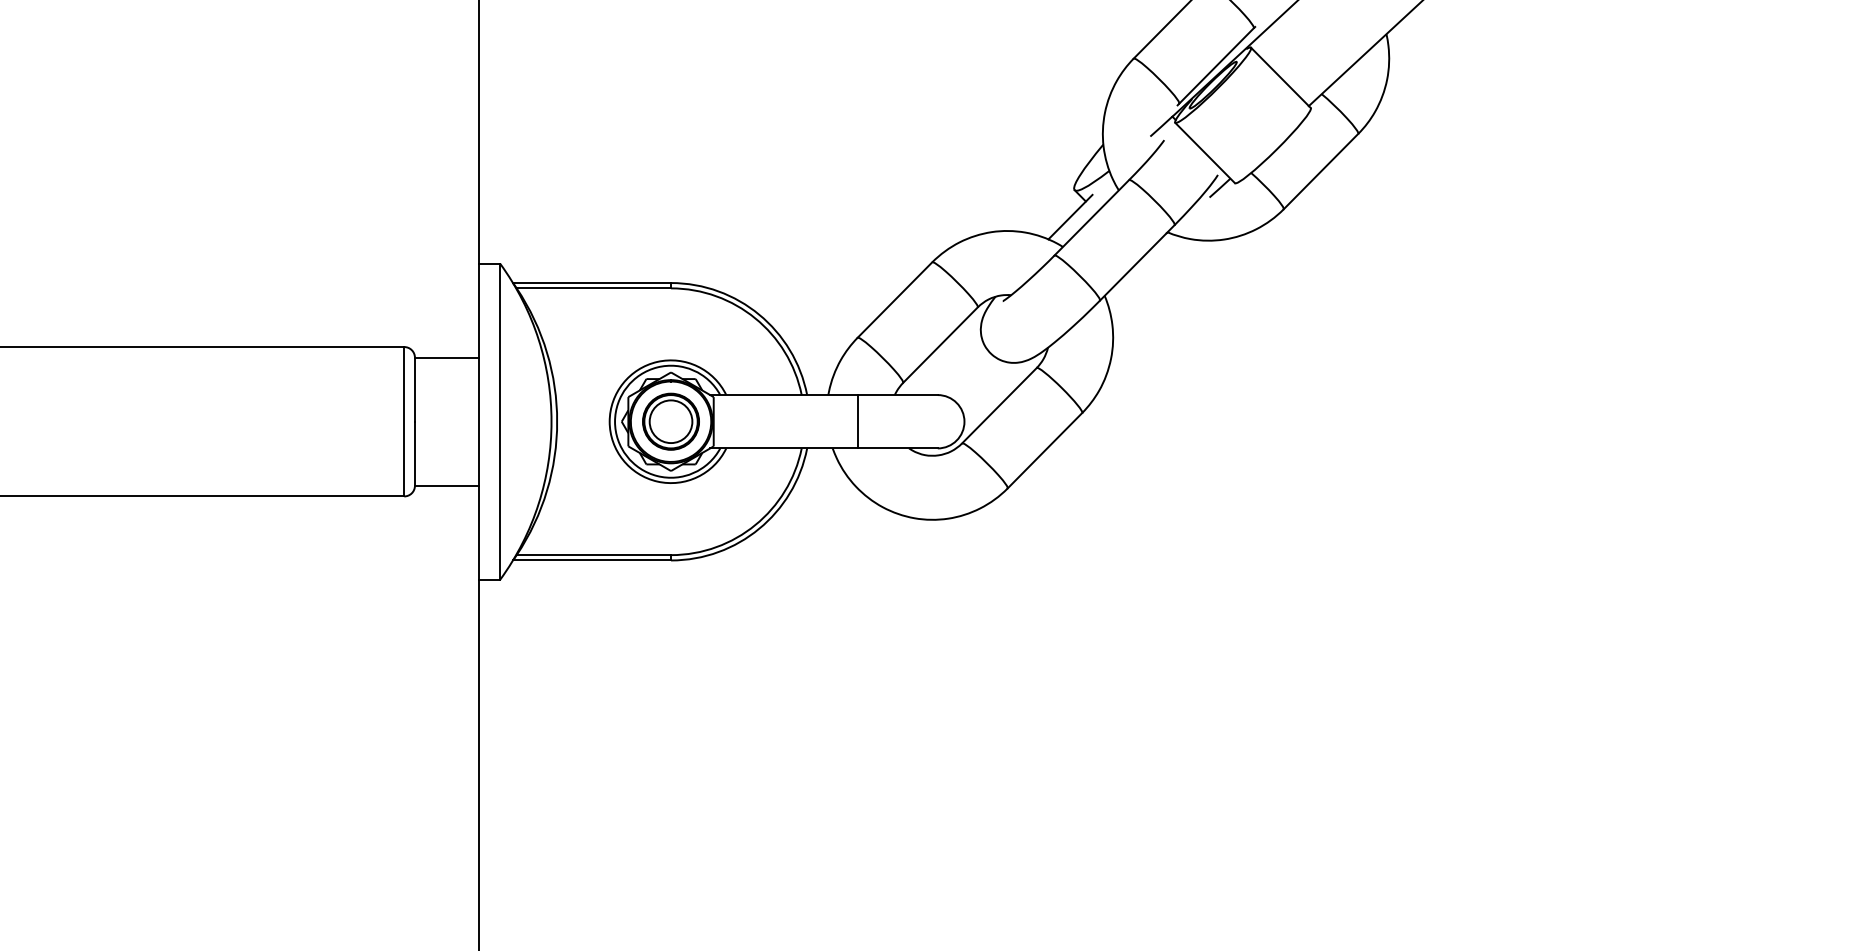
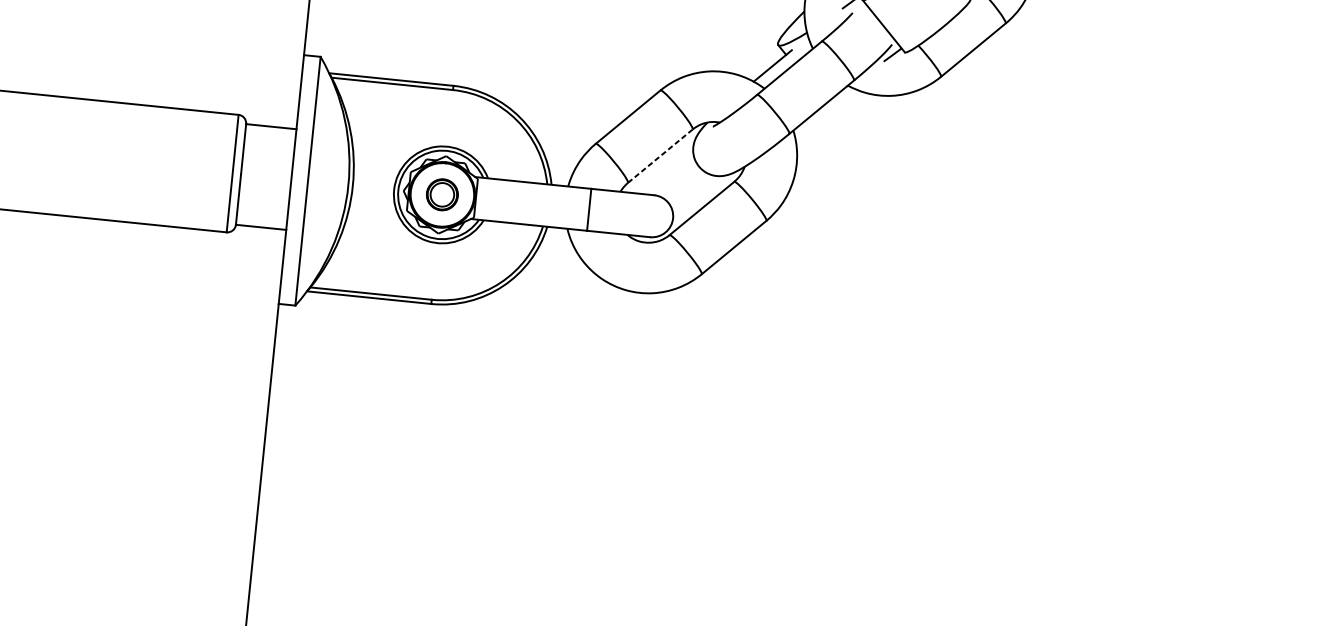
line: (940, 344) -> (660, 155), solid -> dashed
part: (670, 421) -> (441, 194), size x0.7

